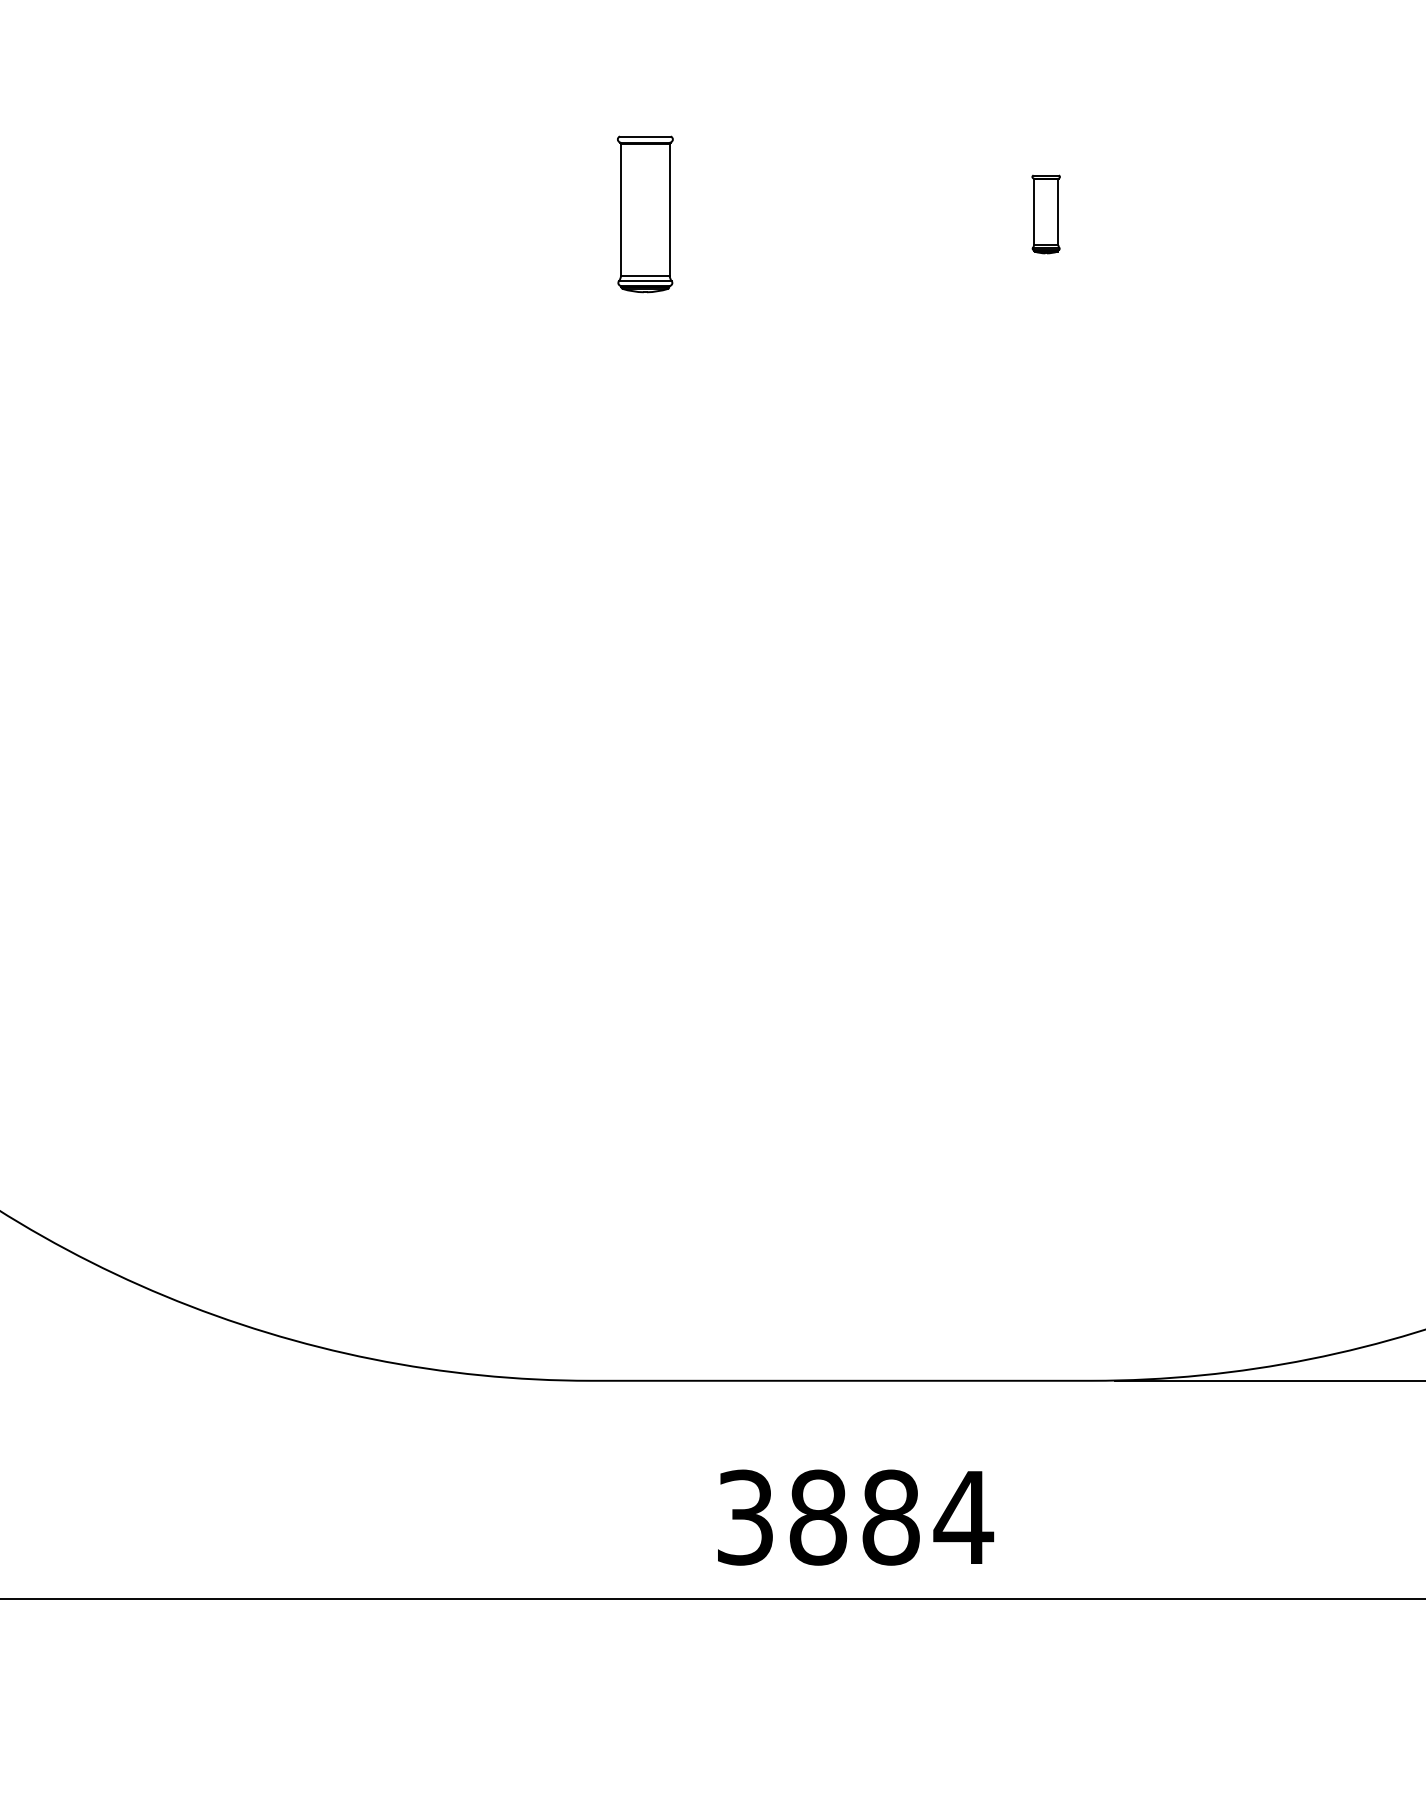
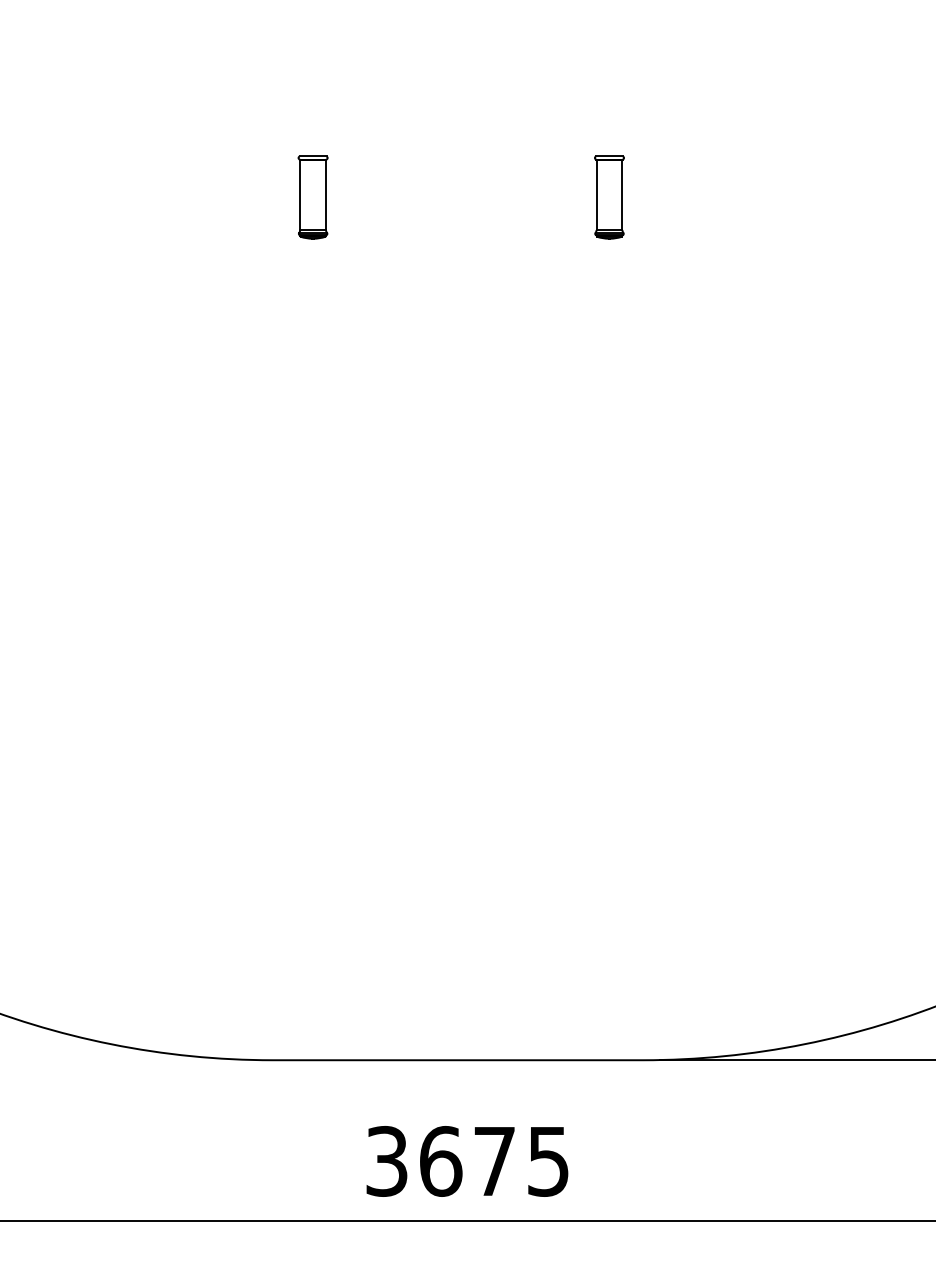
part: (645, 214) -> (313, 197), size x0.71
part: (1045, 214) -> (608, 197), size x1.43
text: (891, 1517) -> (495, 1161), 3884 -> 3675

